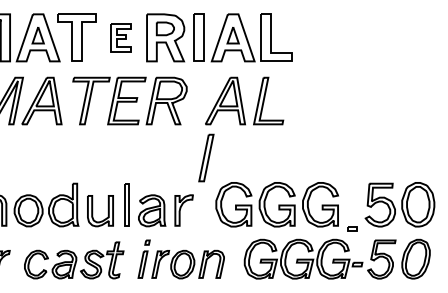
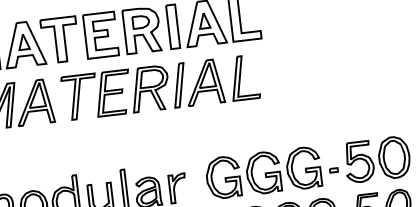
part: (121, 37) -> (101, 34), size x1.67
part: (206, 157) -> (179, 84), moved
part: (352, 228) -> (334, 170), moved

